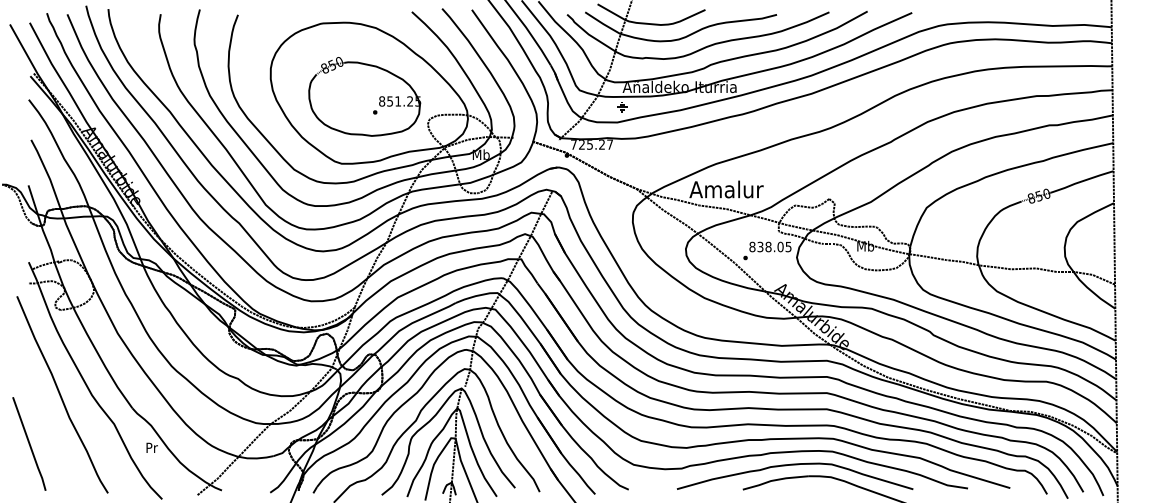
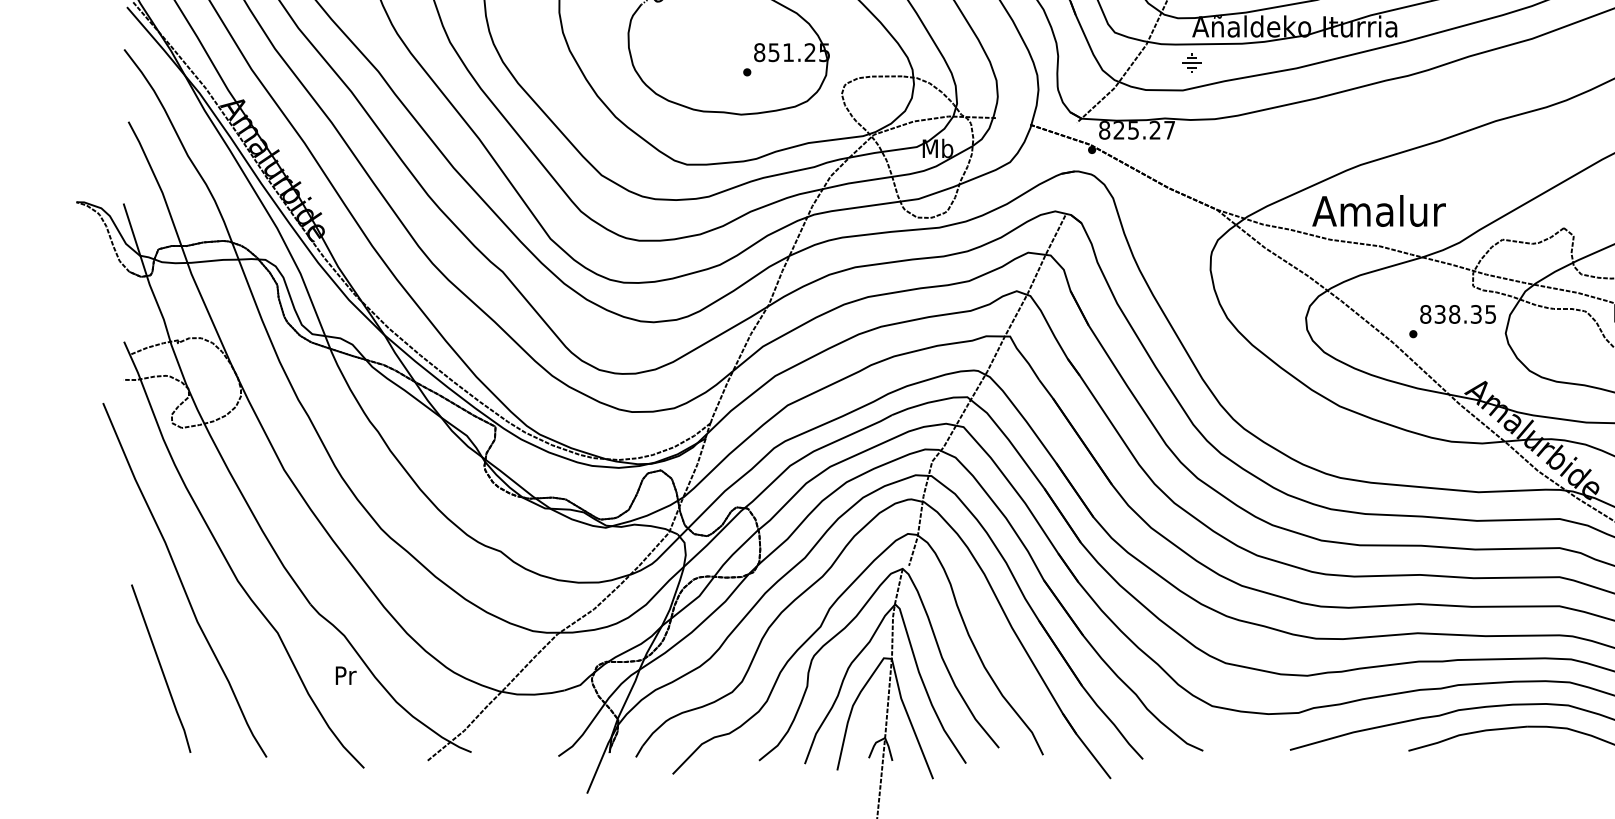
text: (573, 144) -> (1103, 130), 725.27 -> 825.27
text: (780, 246) -> (1476, 313), 838.05 -> 838.35
line: (29, 443) -> (161, 667), moved

